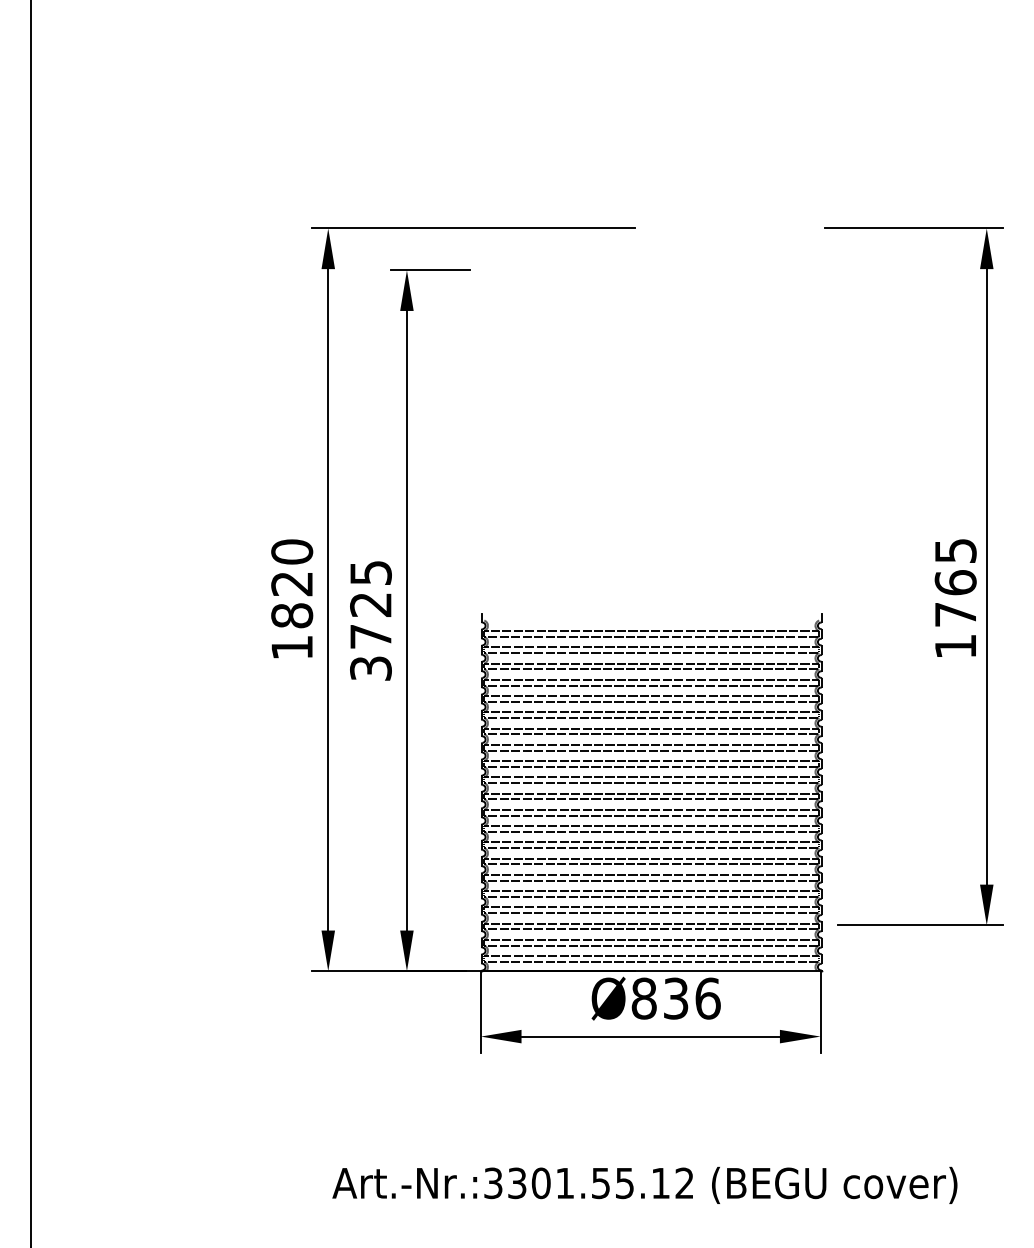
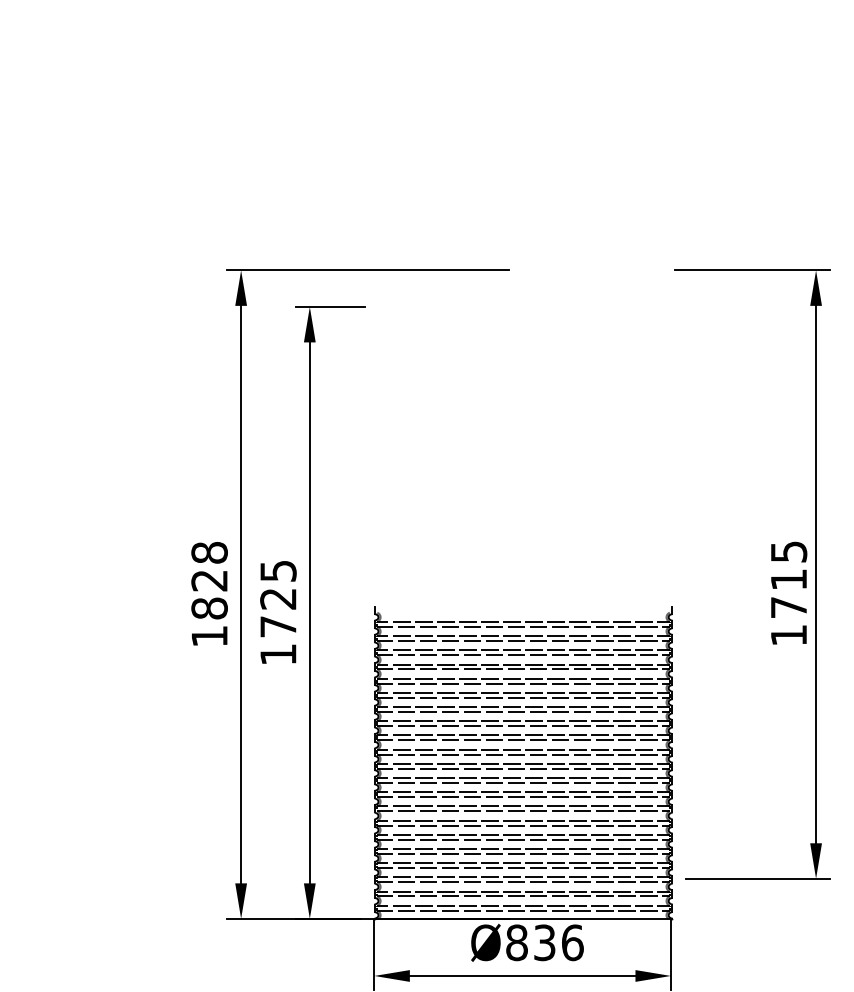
text: (292, 551) -> (209, 552), 1820 -> 1828
text: (955, 582) -> (788, 579), 1765 -> 1715
text: (370, 668) -> (278, 654), 3725 -> 1725

